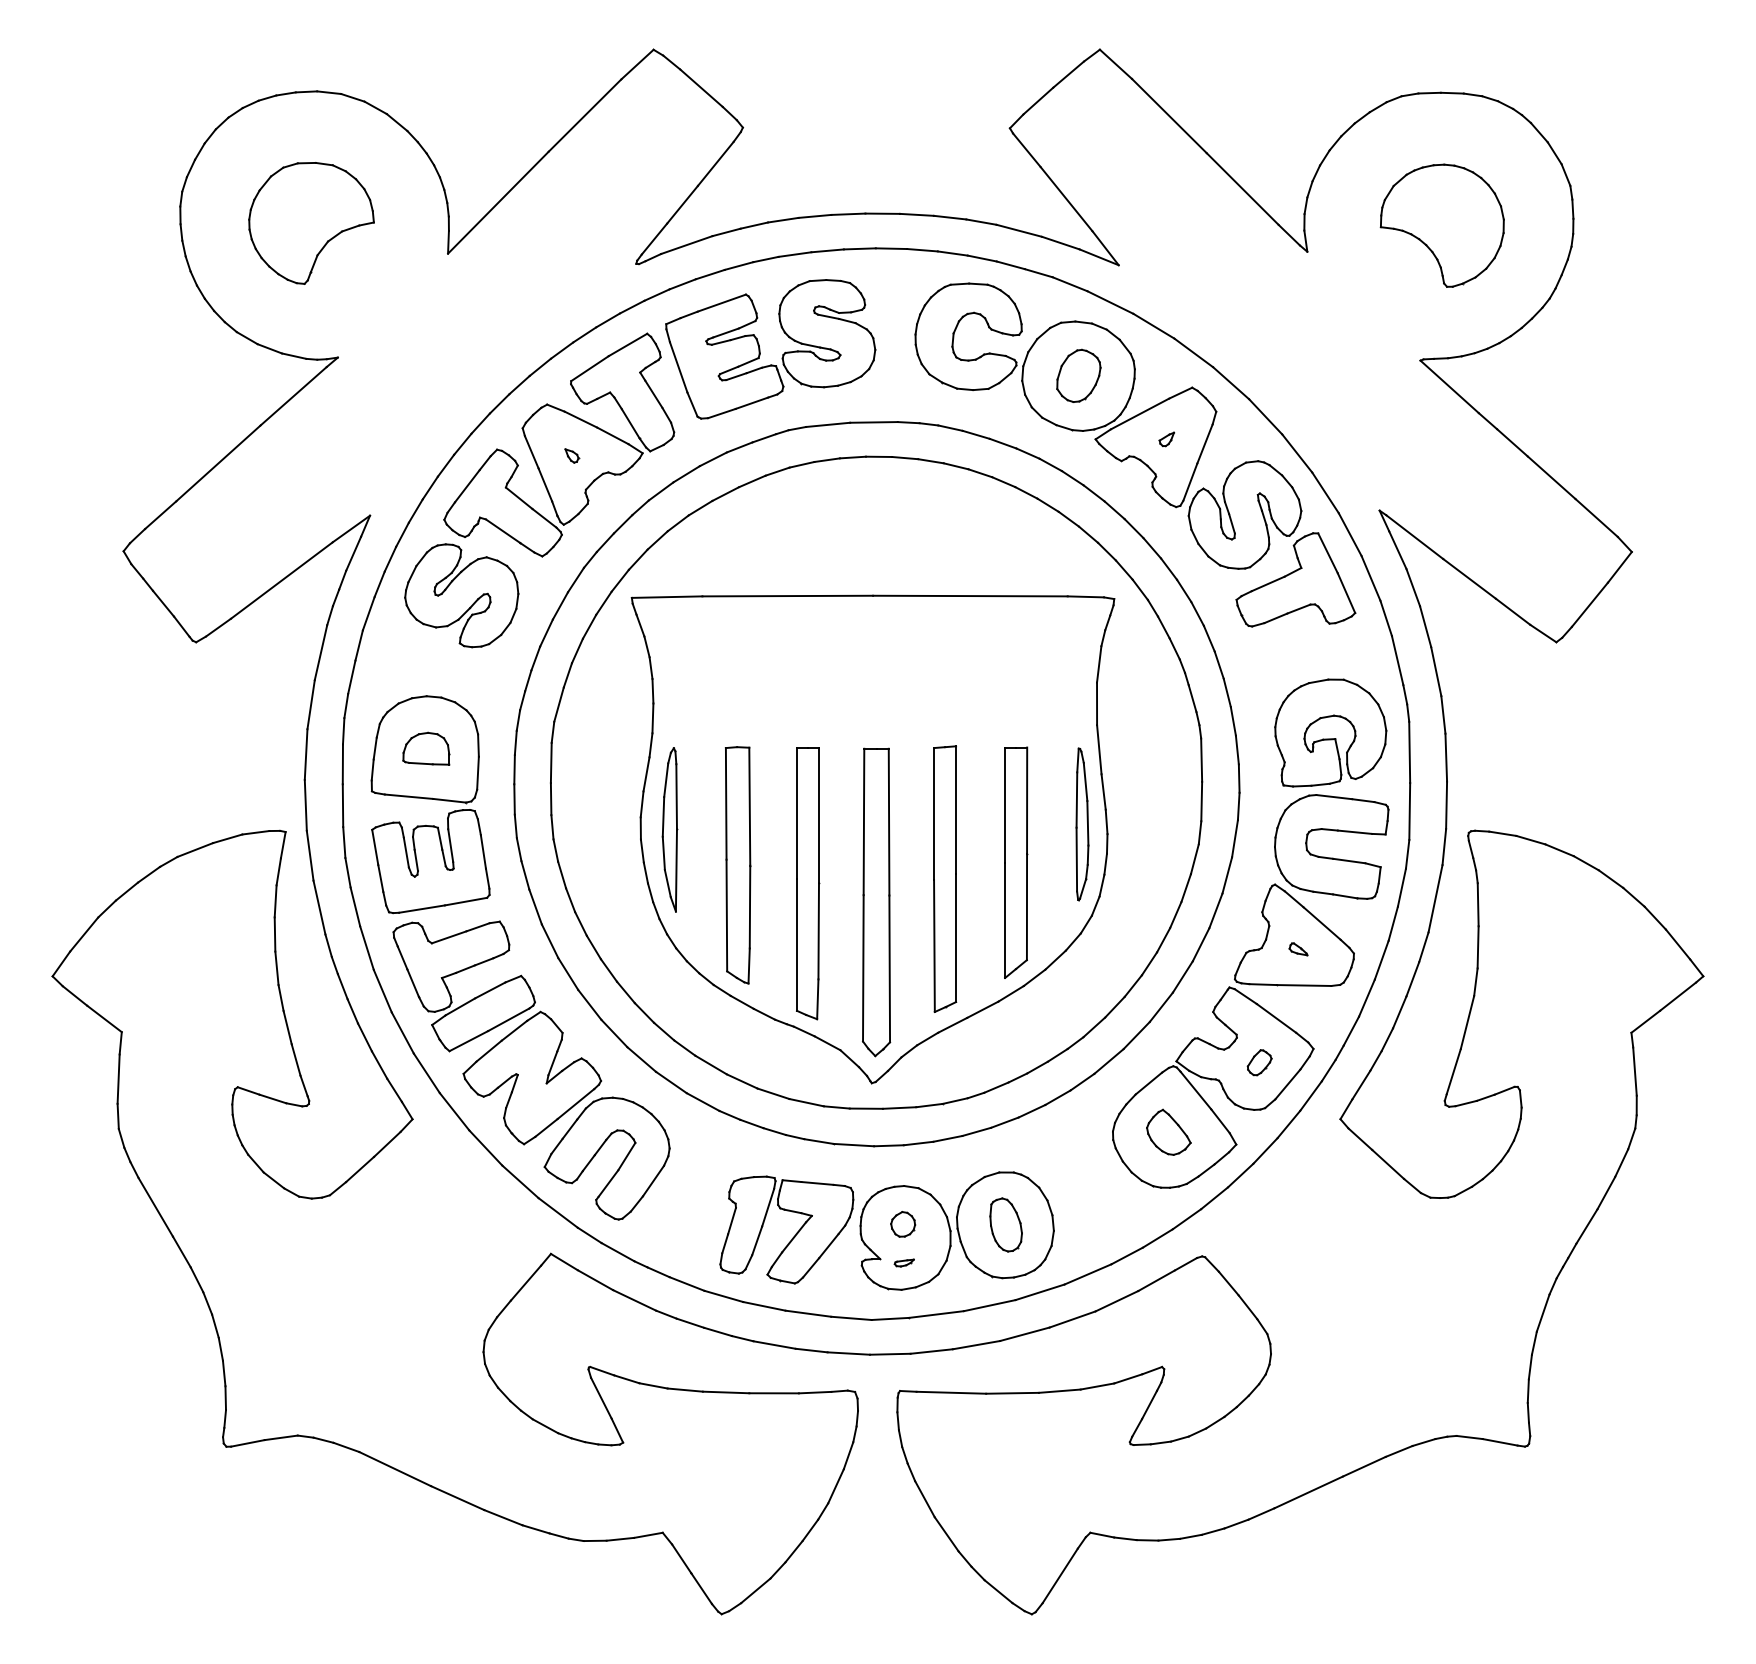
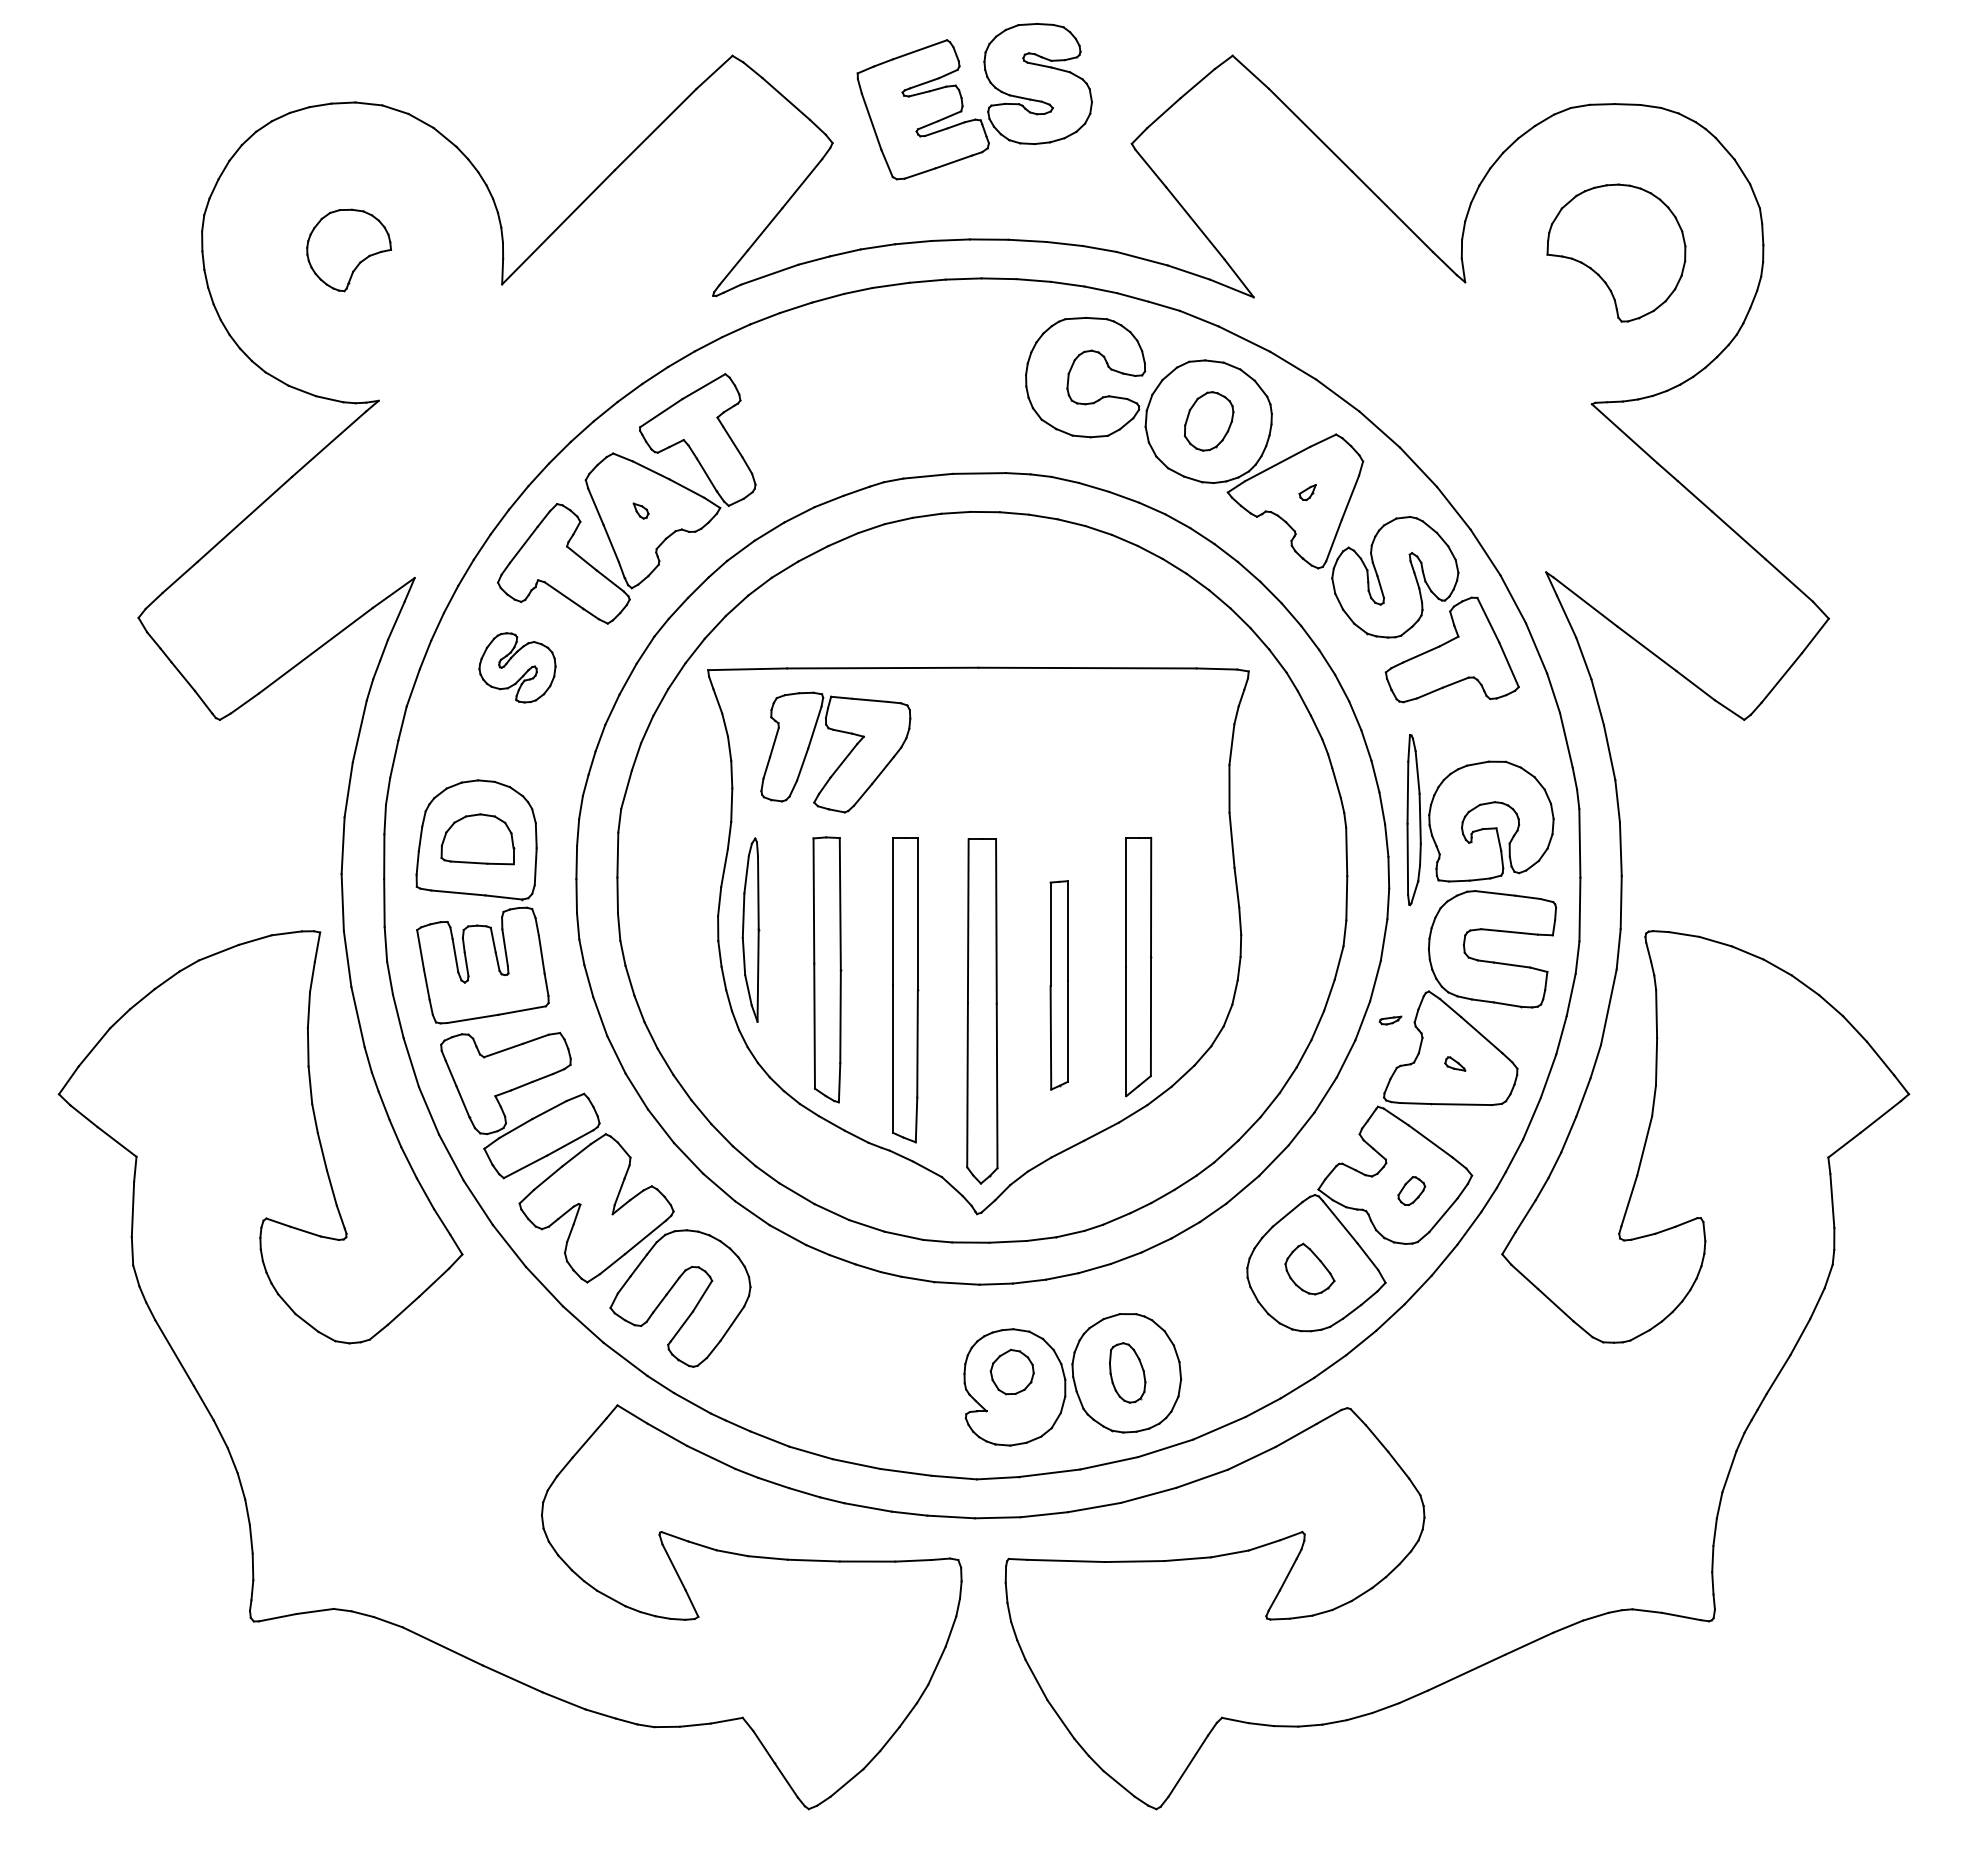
part: (310, 223) -> (348, 250), size x0.6
part: (760, 351) -> (963, 103), moved
part: (461, 595) -> (517, 667), size x0.6
part: (426, 748) -> (478, 838), size x1.4
part: (1081, 824) -> (1413, 820), moved
part: (945, 879) -> (1059, 985), size x0.7
part: (902, 1224) -> (1011, 1372), size x1.6
part: (793, 1236) -> (843, 759), moved
part: (904, 1262) -> (1390, 1020), moved

